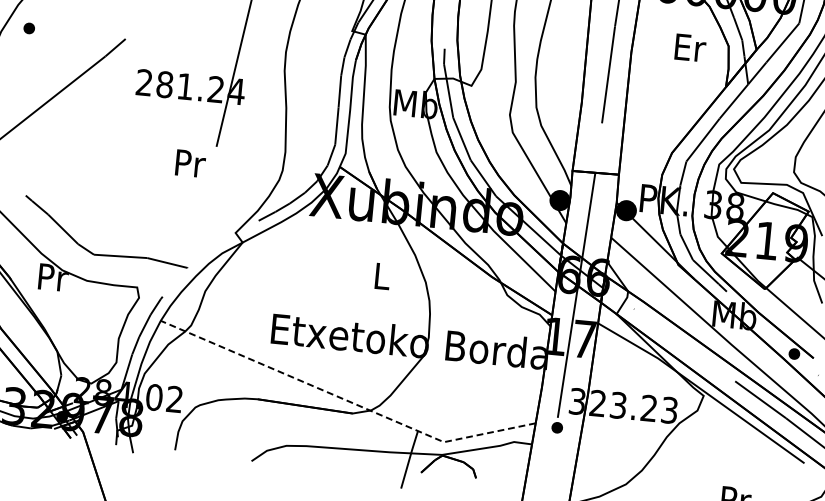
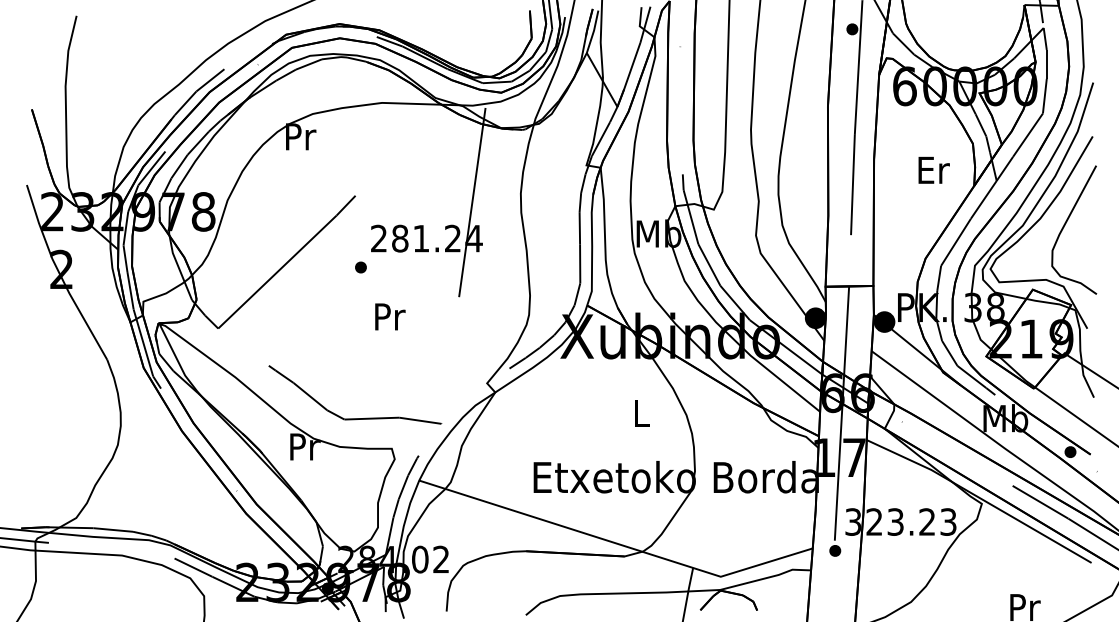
part: (28, 28) -> (360, 267), moved
text: (689, 47) -> (933, 169), moved
text: (190, 163) -> (390, 316), moved
line: (346, 400) -> (616, 543), dashed -> solid

